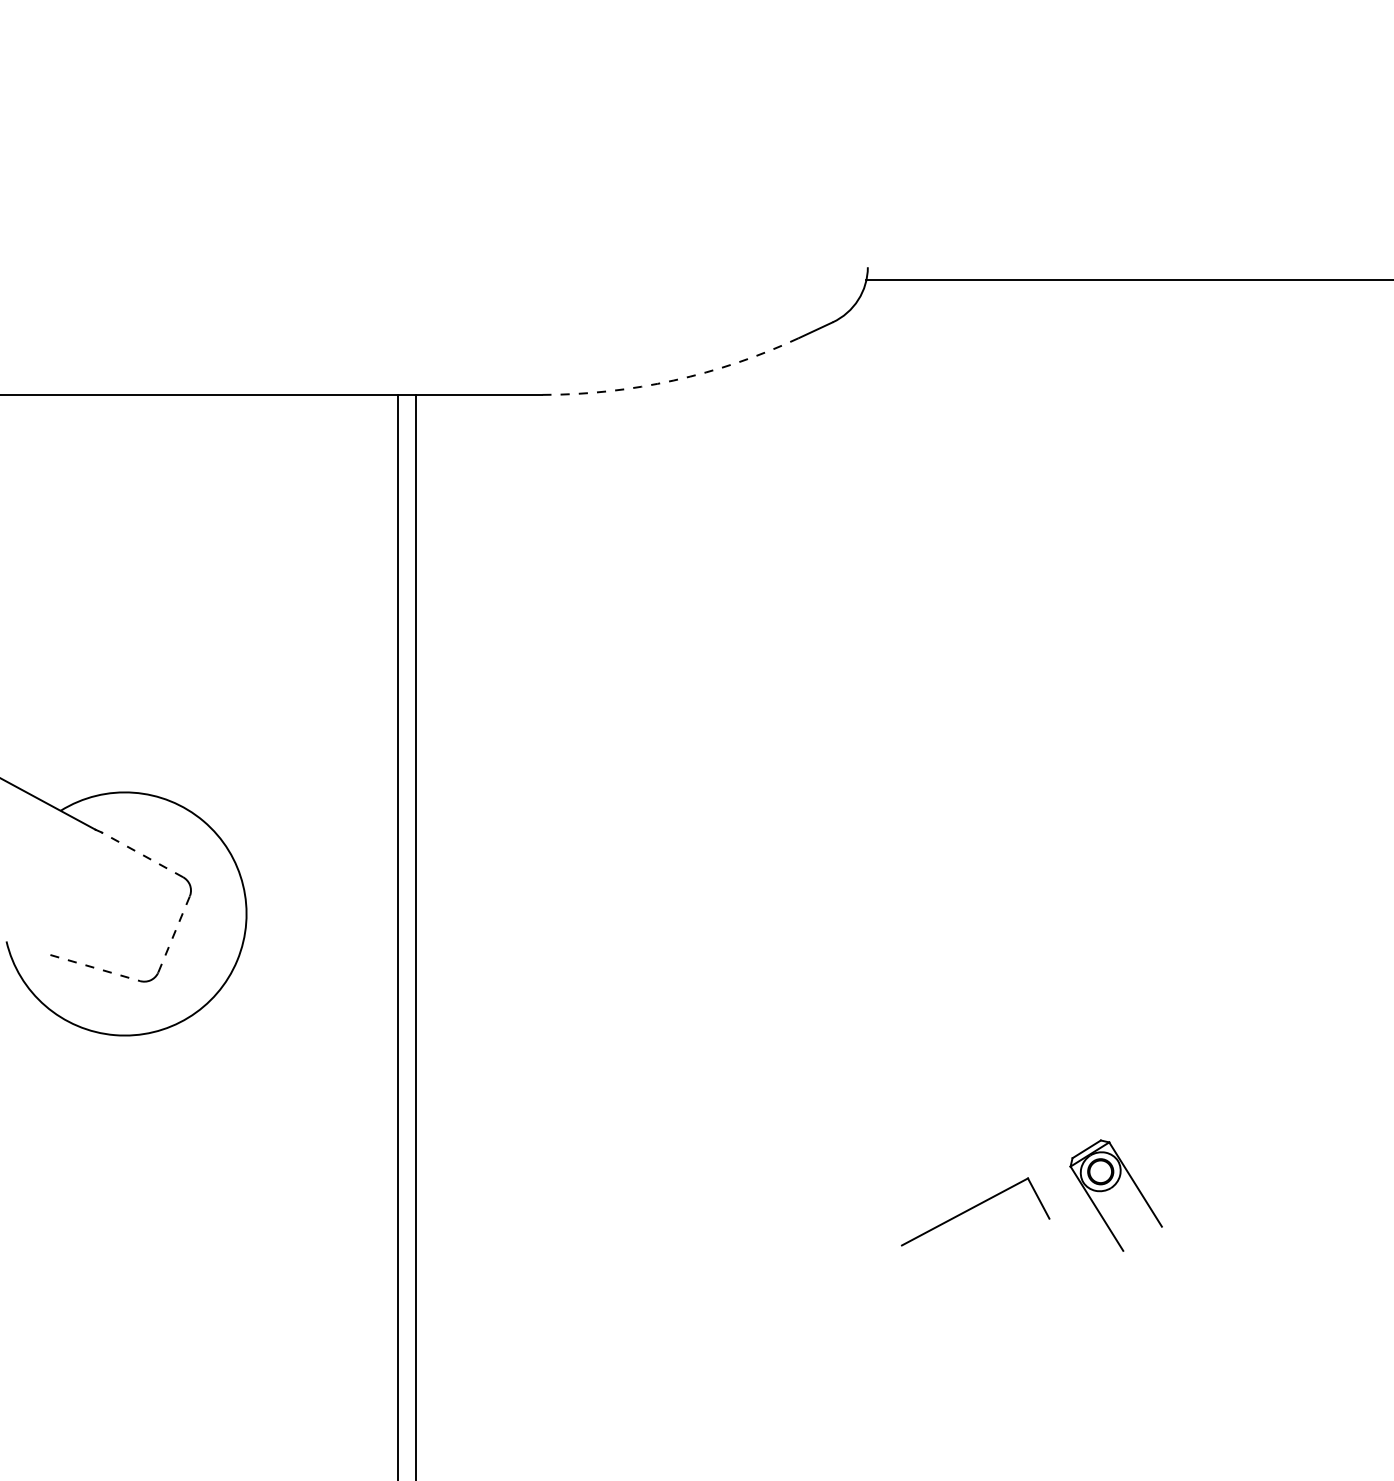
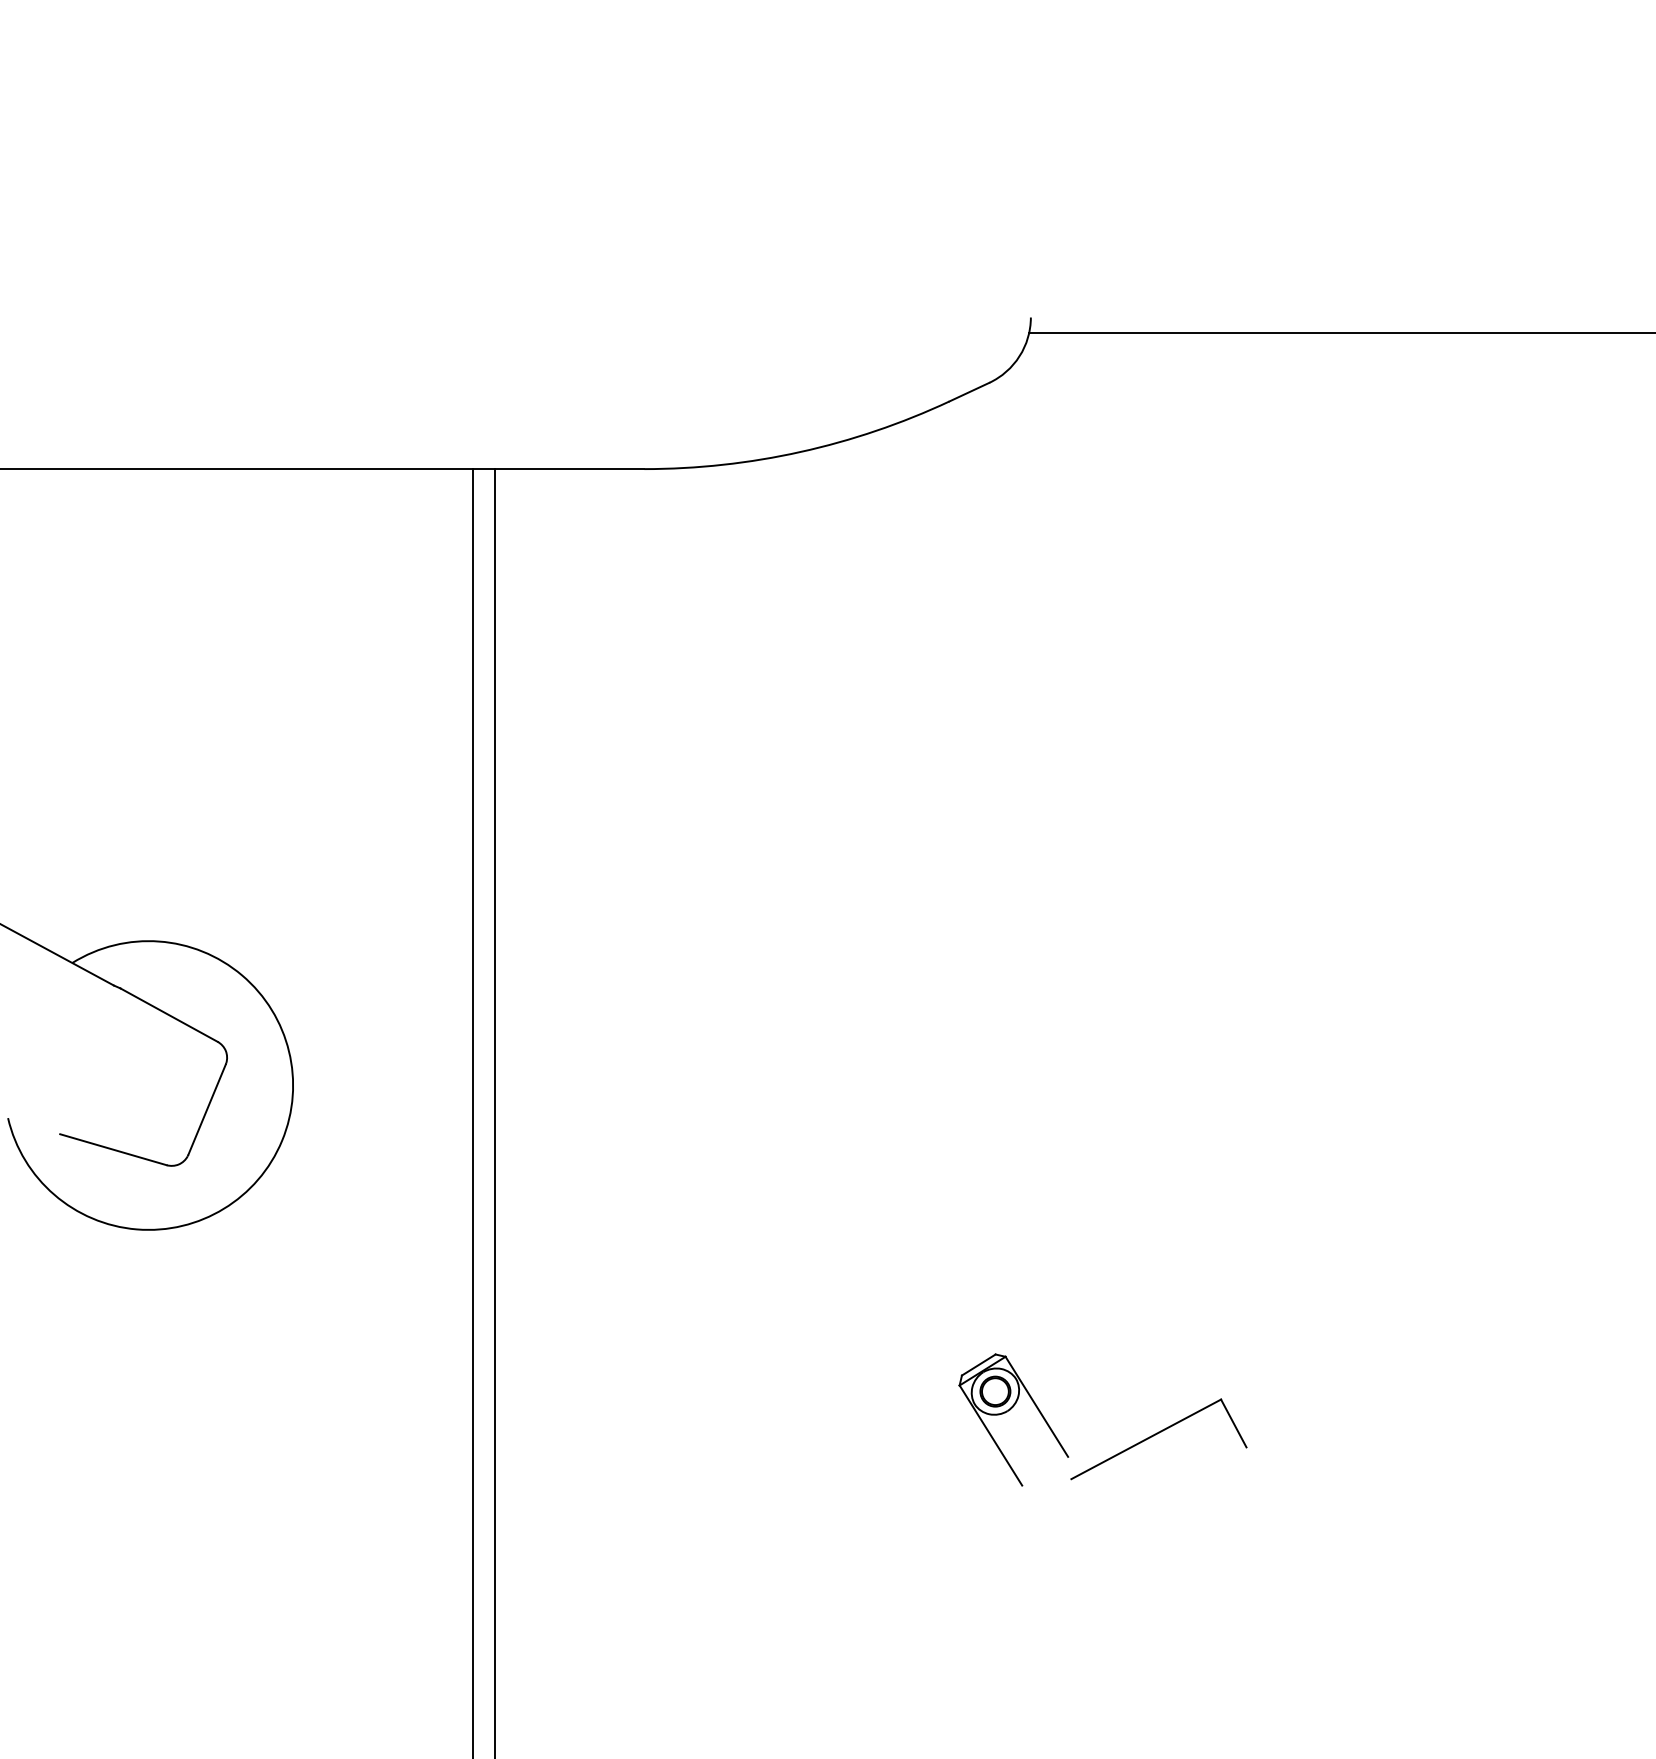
arc: (673, 380) -> (800, 452), dashed -> solid
line: (141, 854) -> (168, 1014), dashed -> solid
line: (174, 934) -> (207, 1109), dashed -> solid
line: (95, 967) -> (113, 1149), dashed -> solid
part: (1110, 1189) -> (1007, 1412), moved

